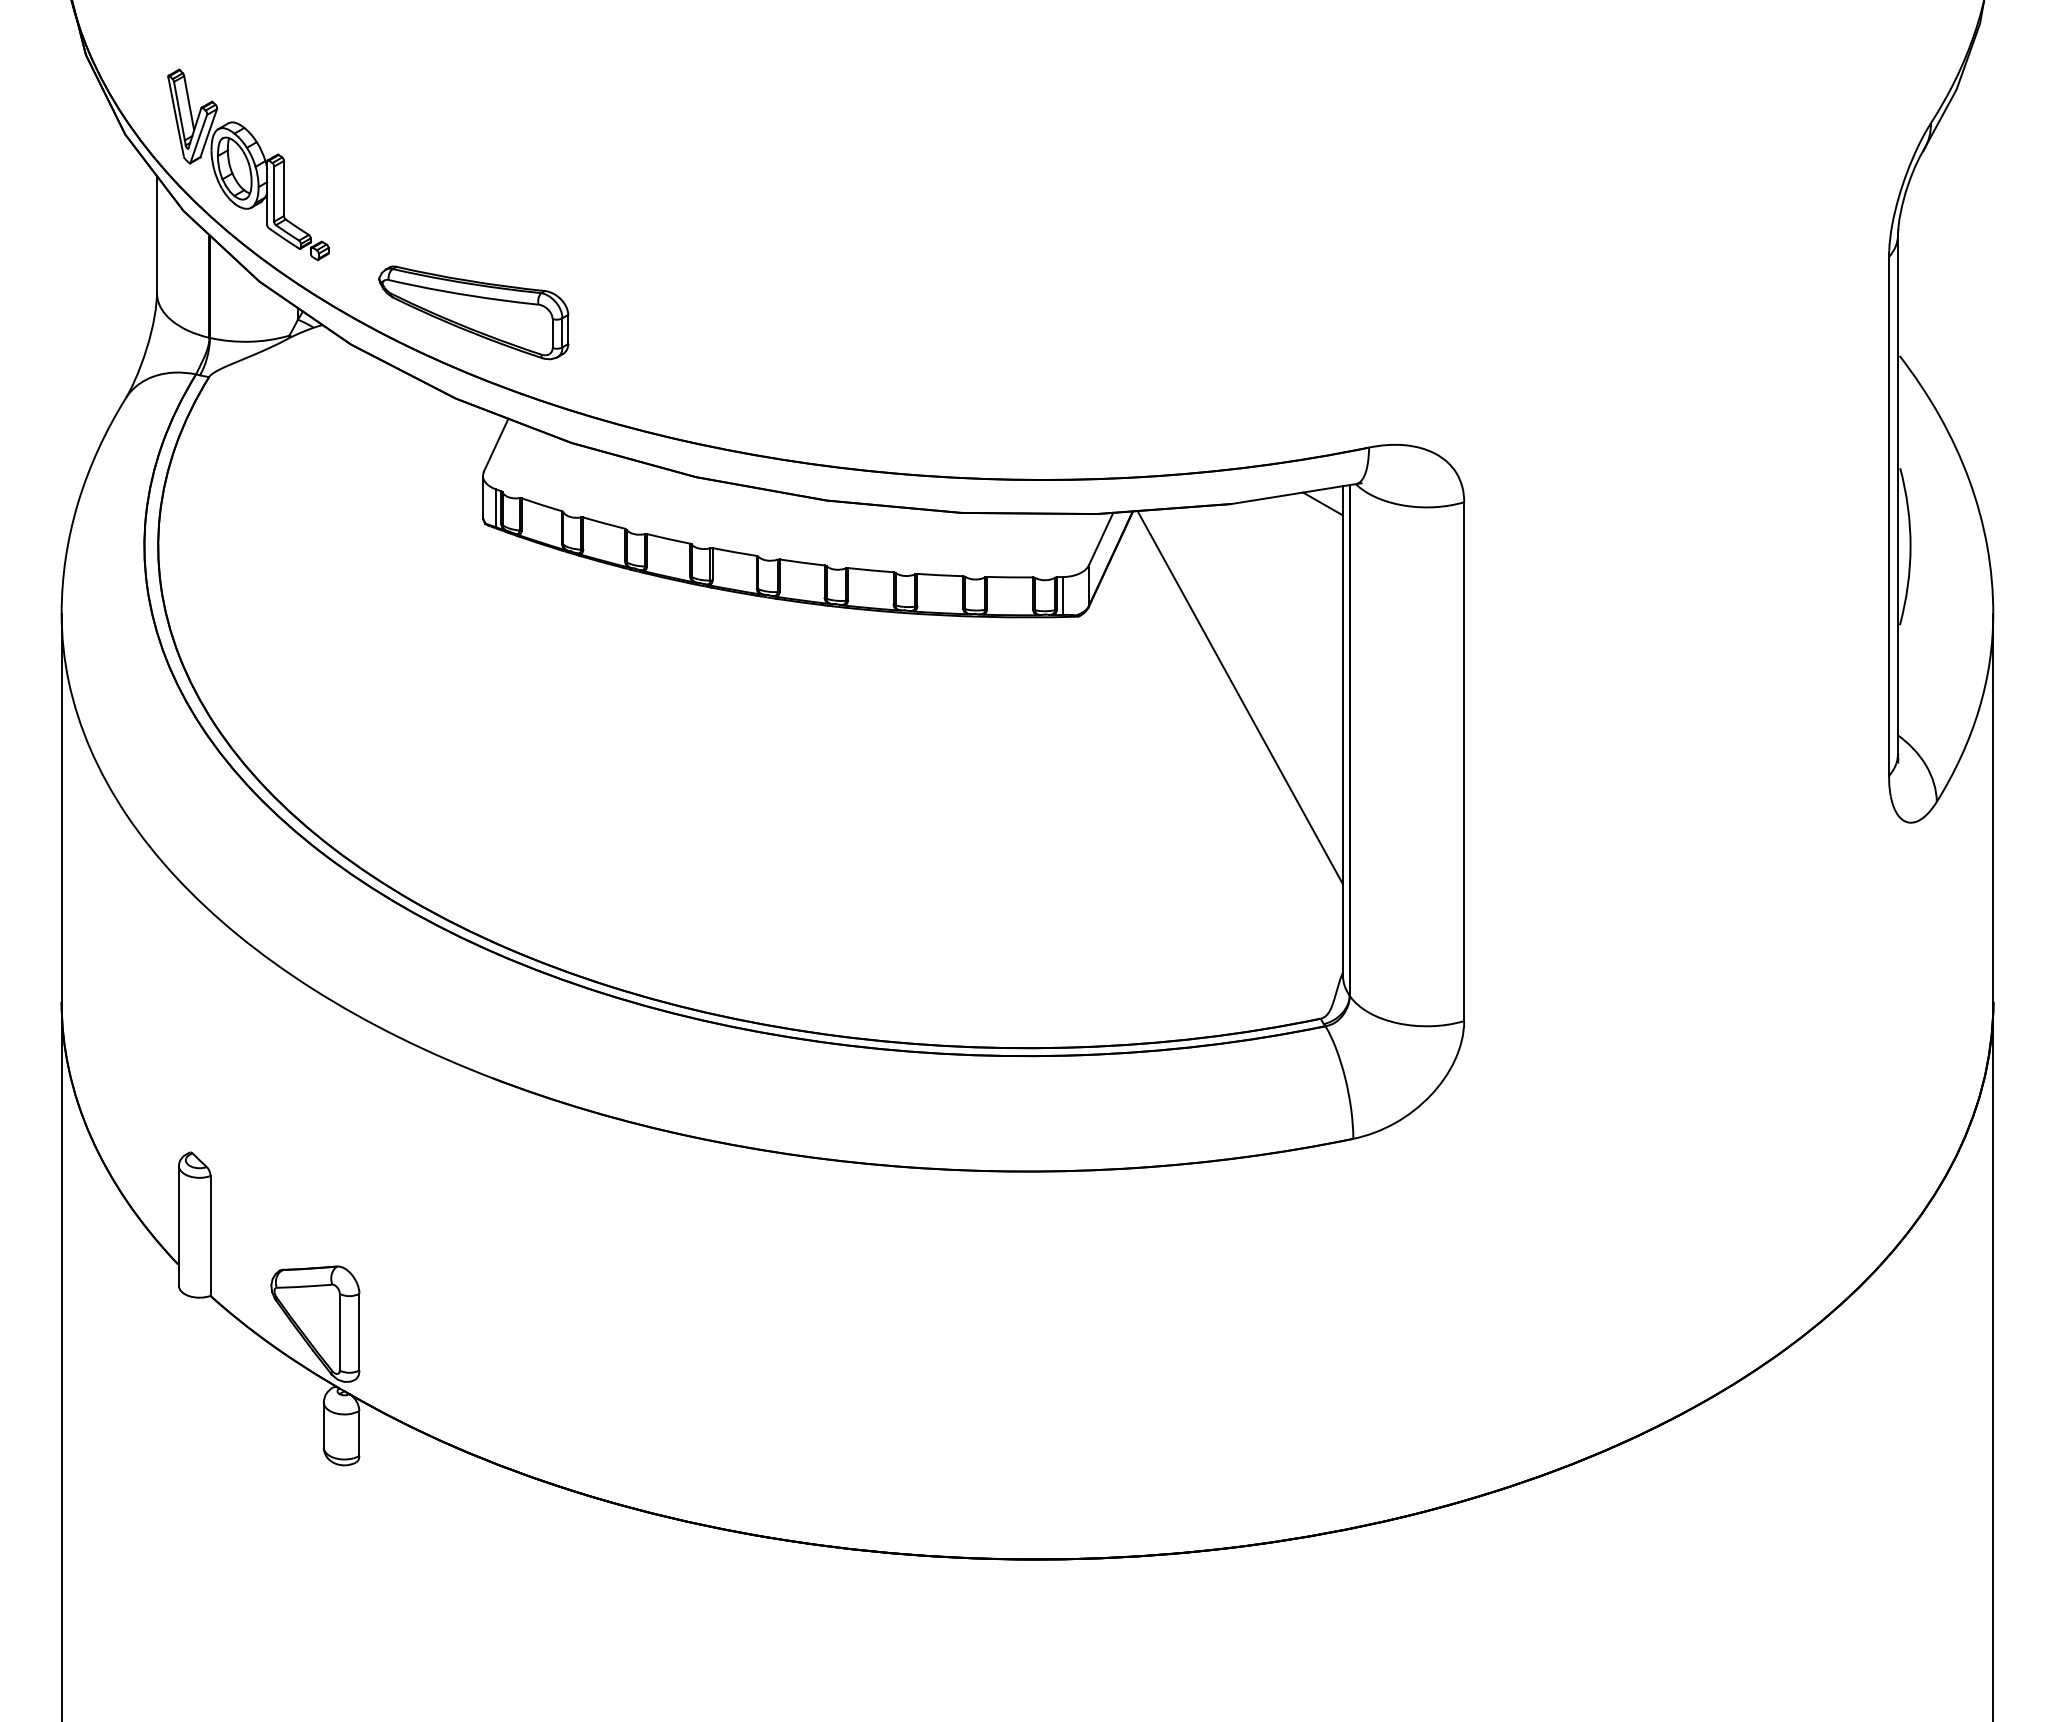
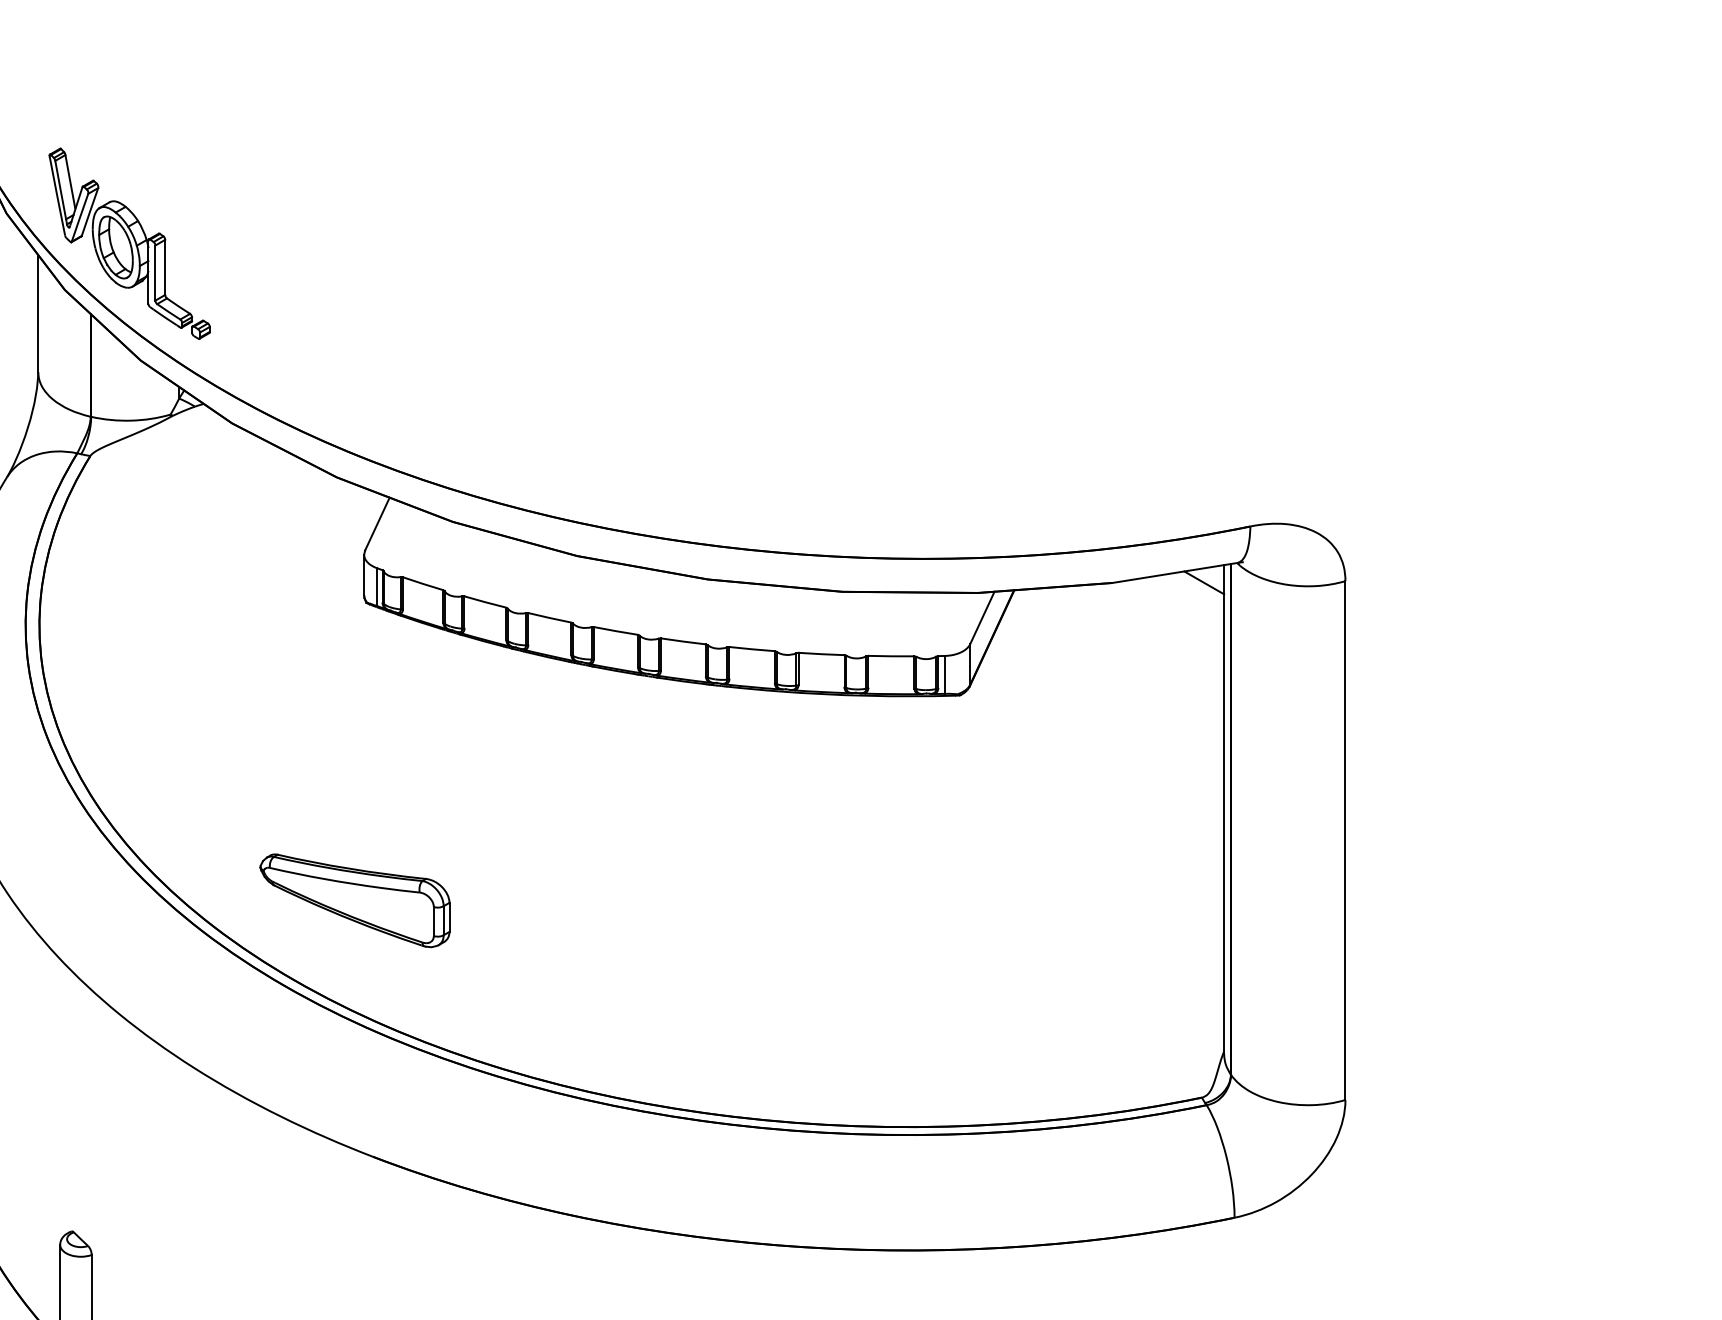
part: (473, 312) -> (354, 900), moved
line: (1239, 697) -> (1120, 776), removed

